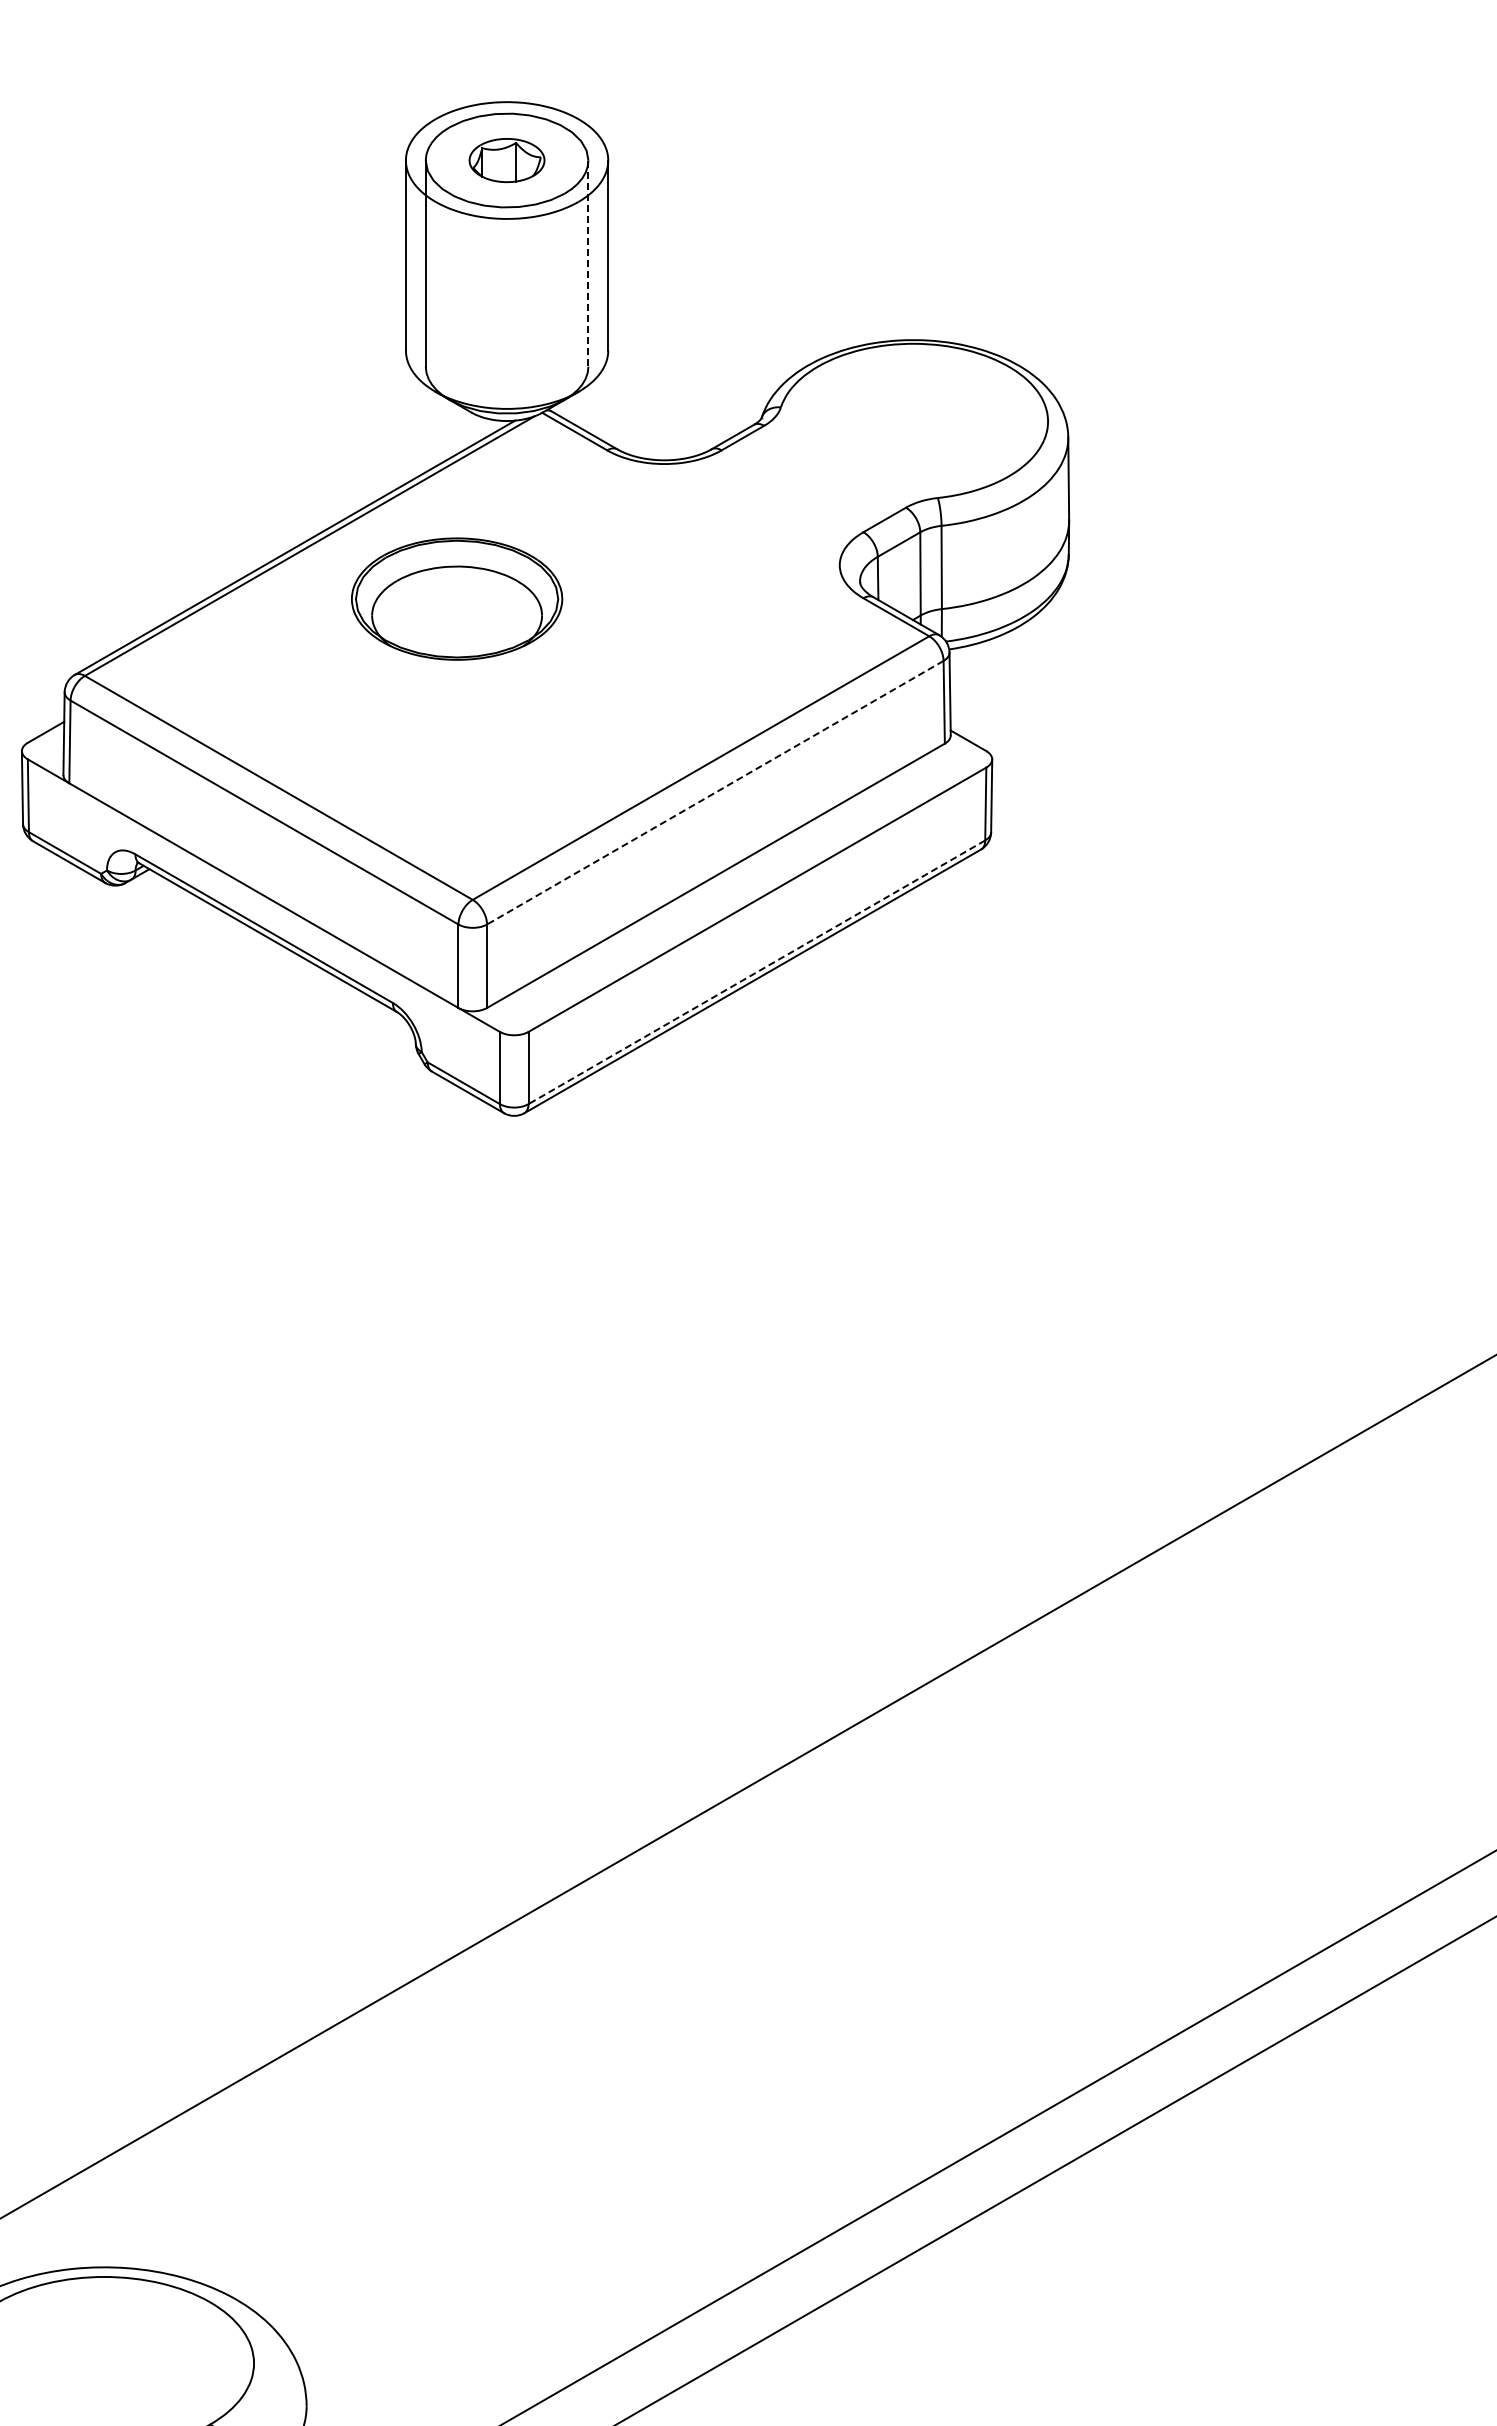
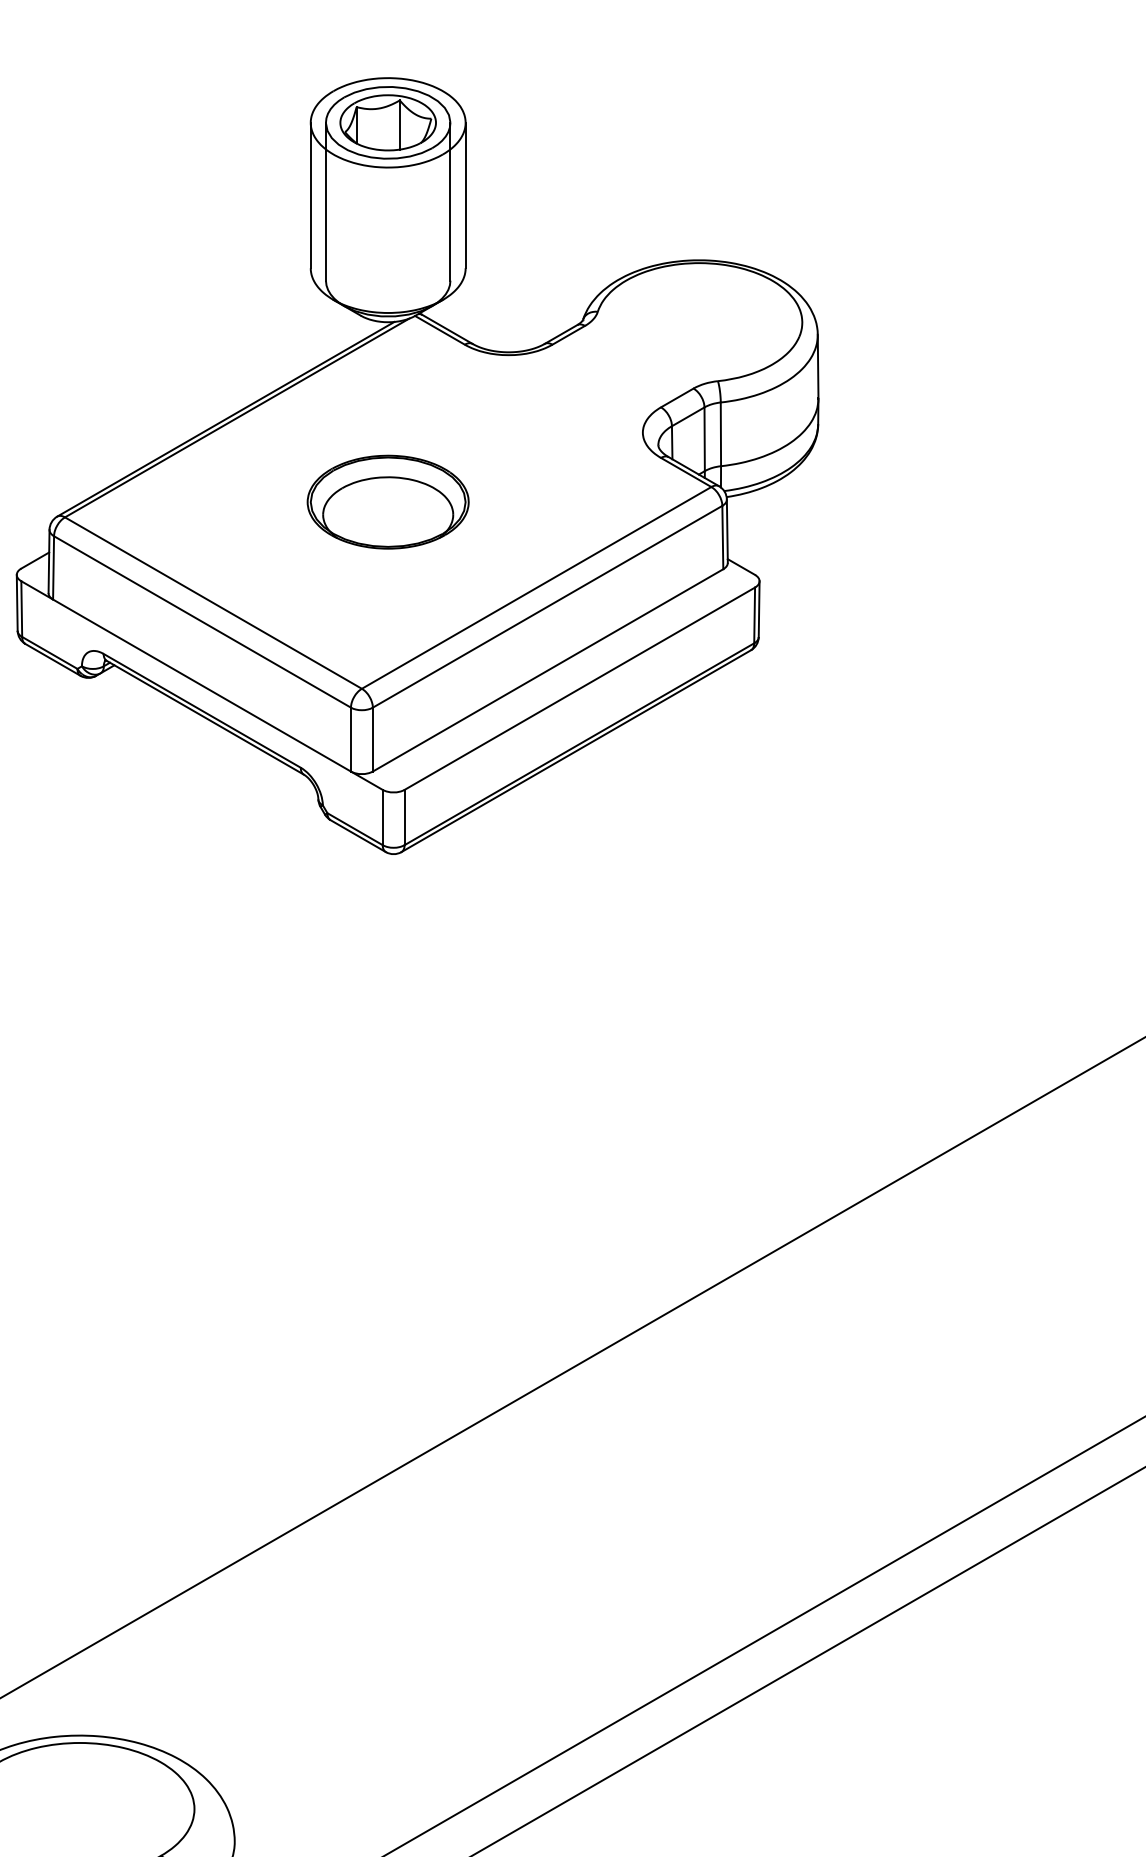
part: (506, 160) -> (387, 122), size x1.67
line: (588, 264) -> (450, 202), dashed -> solid
part: (457, 598) -> (388, 501), moved
line: (715, 792) -> (547, 606), dashed -> solid
line: (756, 972) -> (579, 744), dashed -> solid

